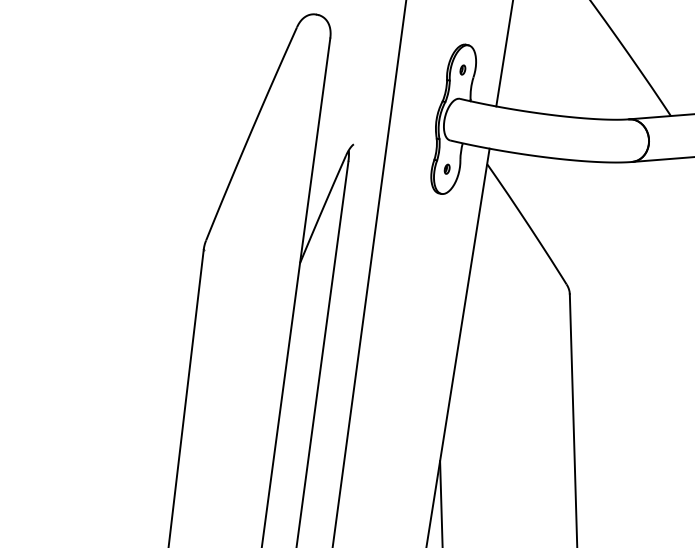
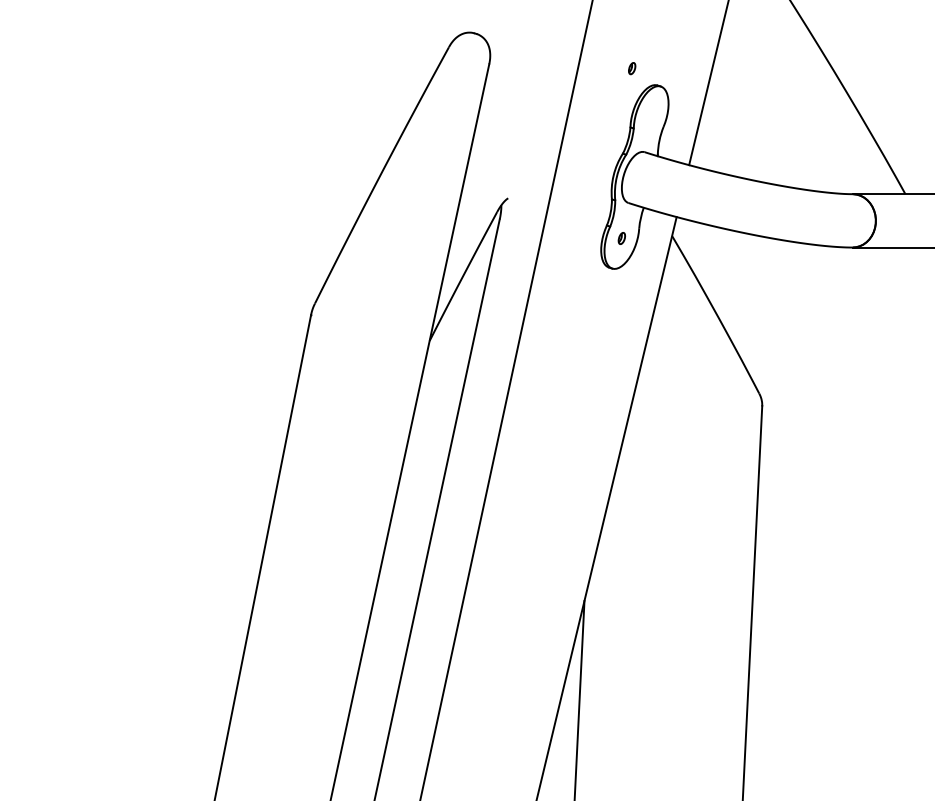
part: (463, 69) -> (632, 68), moved

